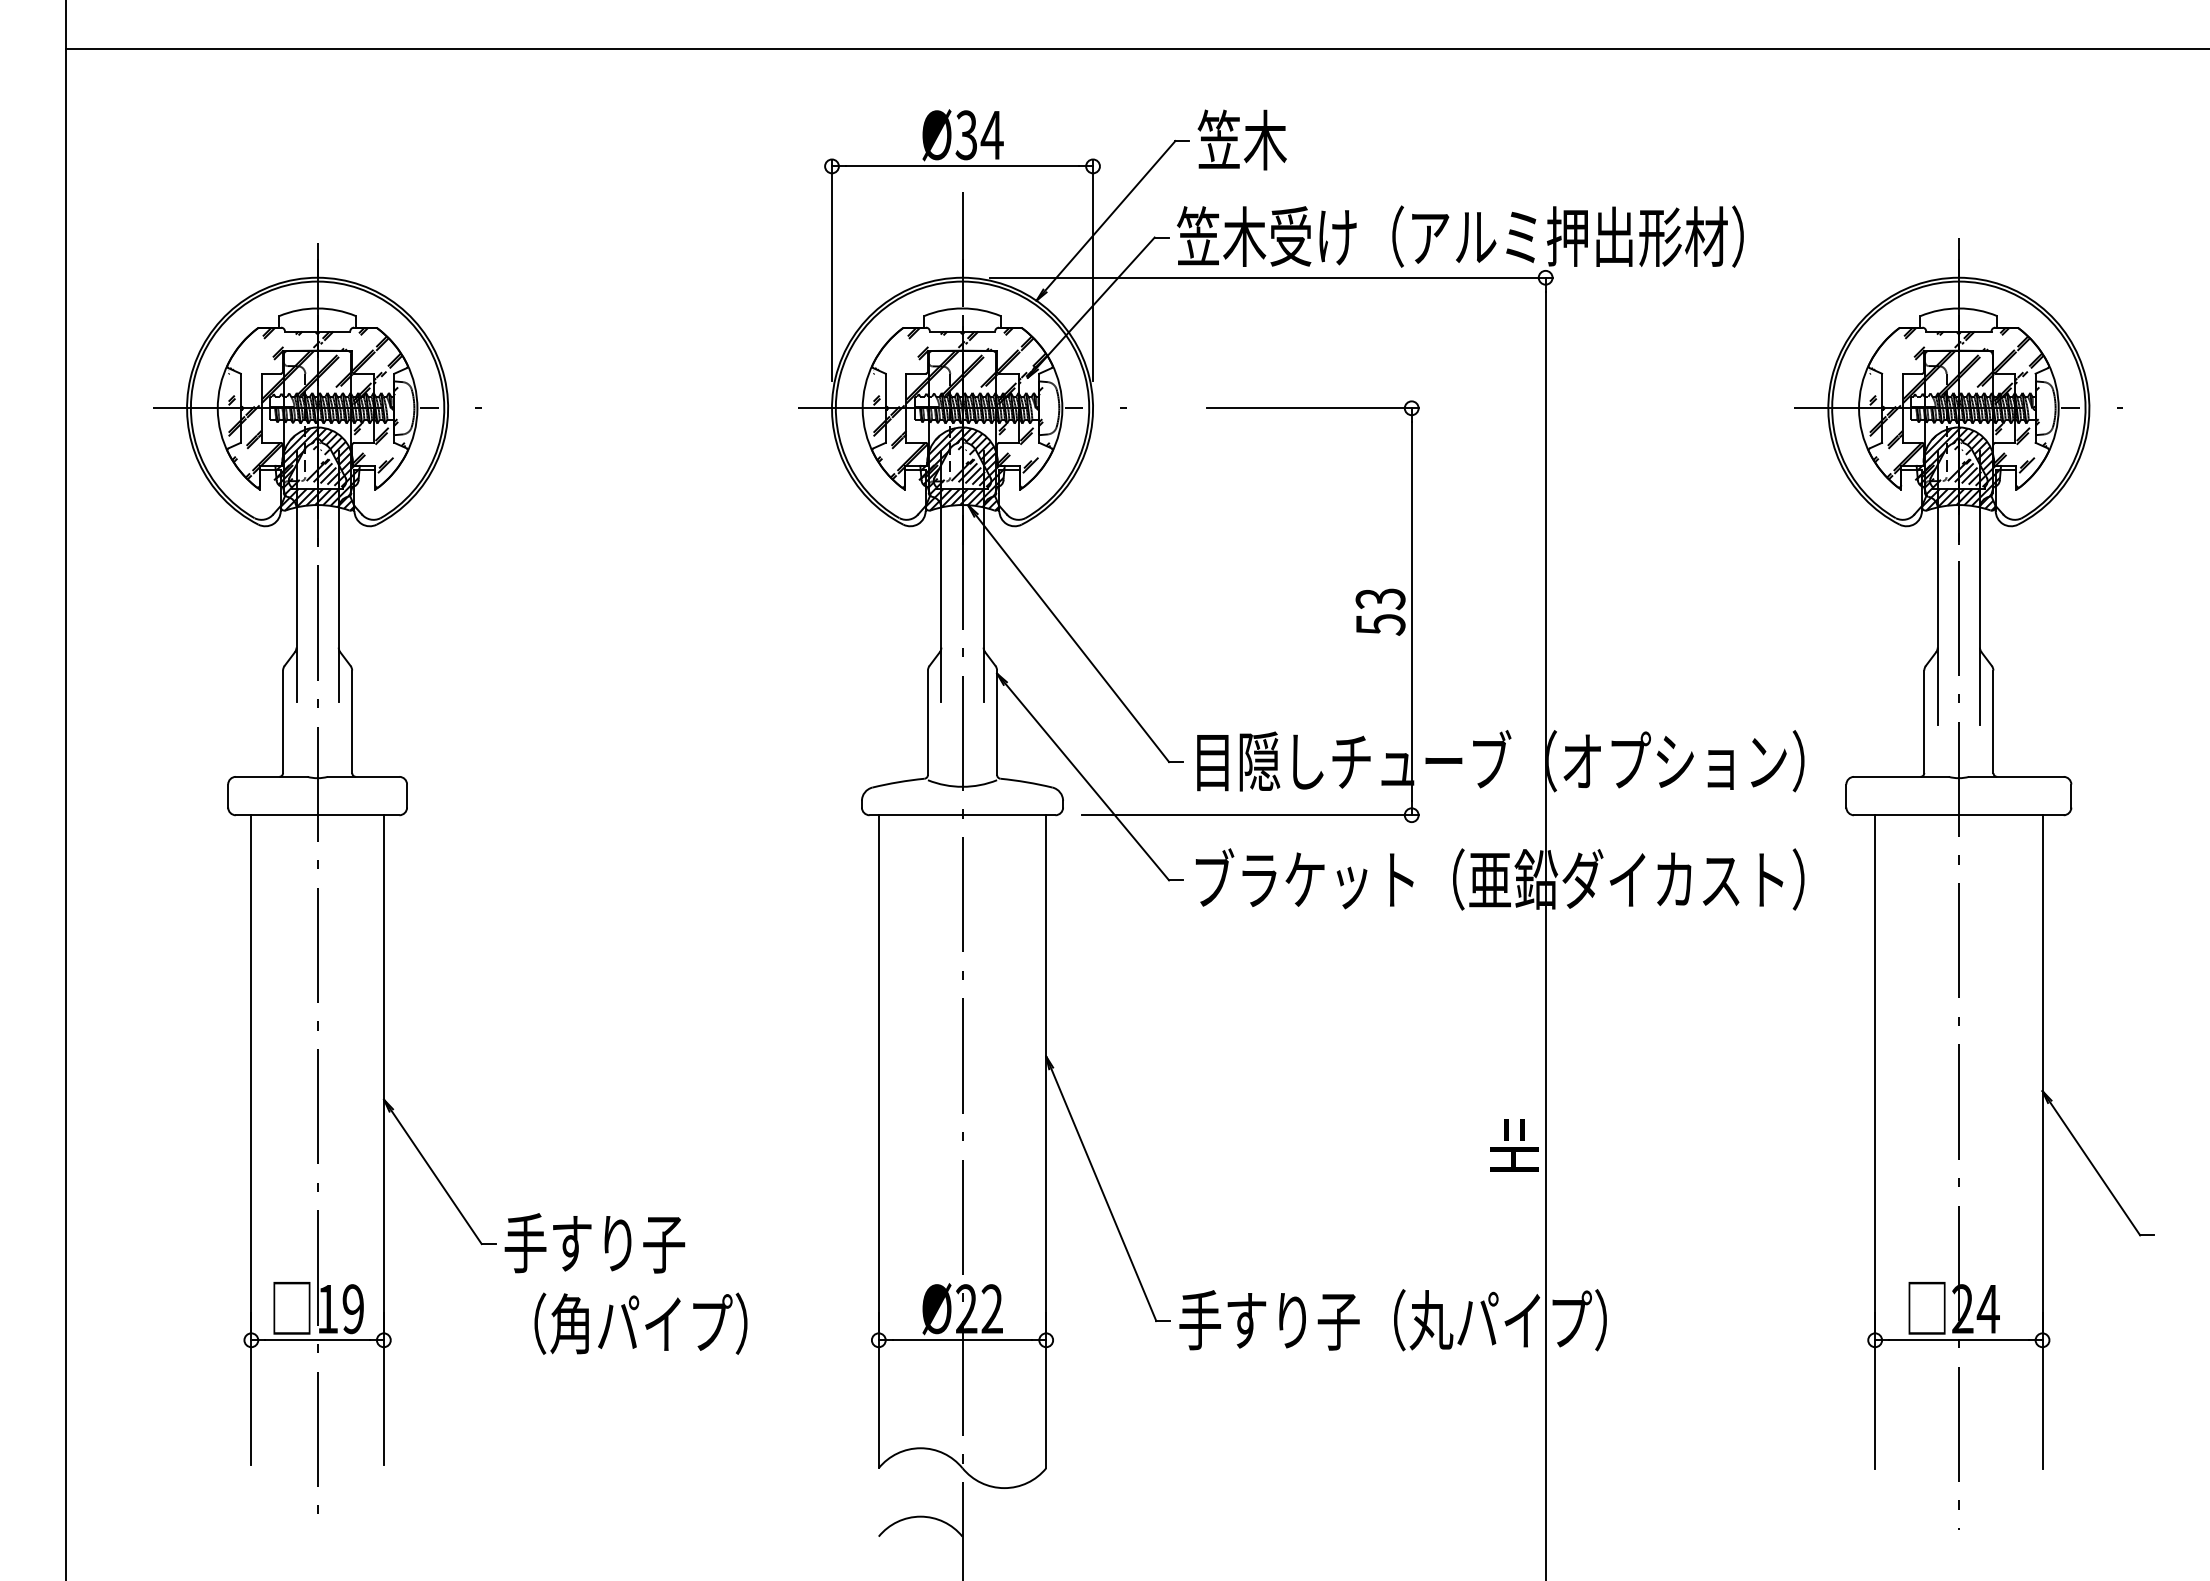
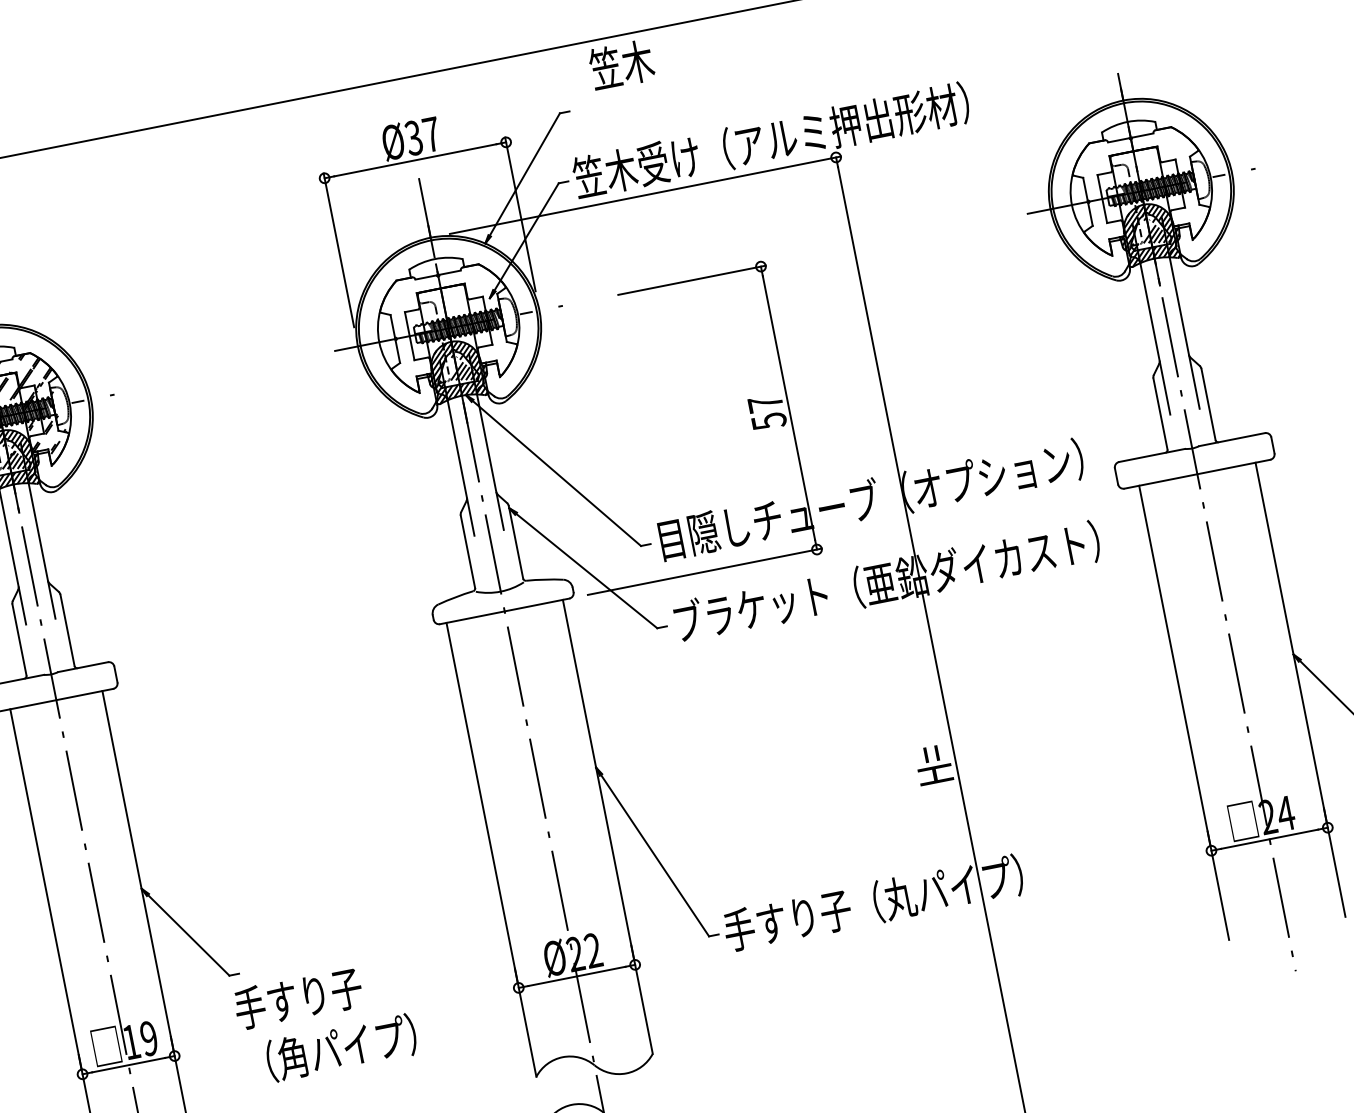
text: (991, 135) -> (431, 134), Ø34 -> Ø37
text: (1241, 139) -> (621, 64), moved
hatch: (961, 403) -> (447, 325), removed
hatch: (1957, 403) -> (1139, 188), removed
text: (1380, 599) -> (765, 403), 53 -> 57
text: (625, 1283) -> (325, 1022), moved

